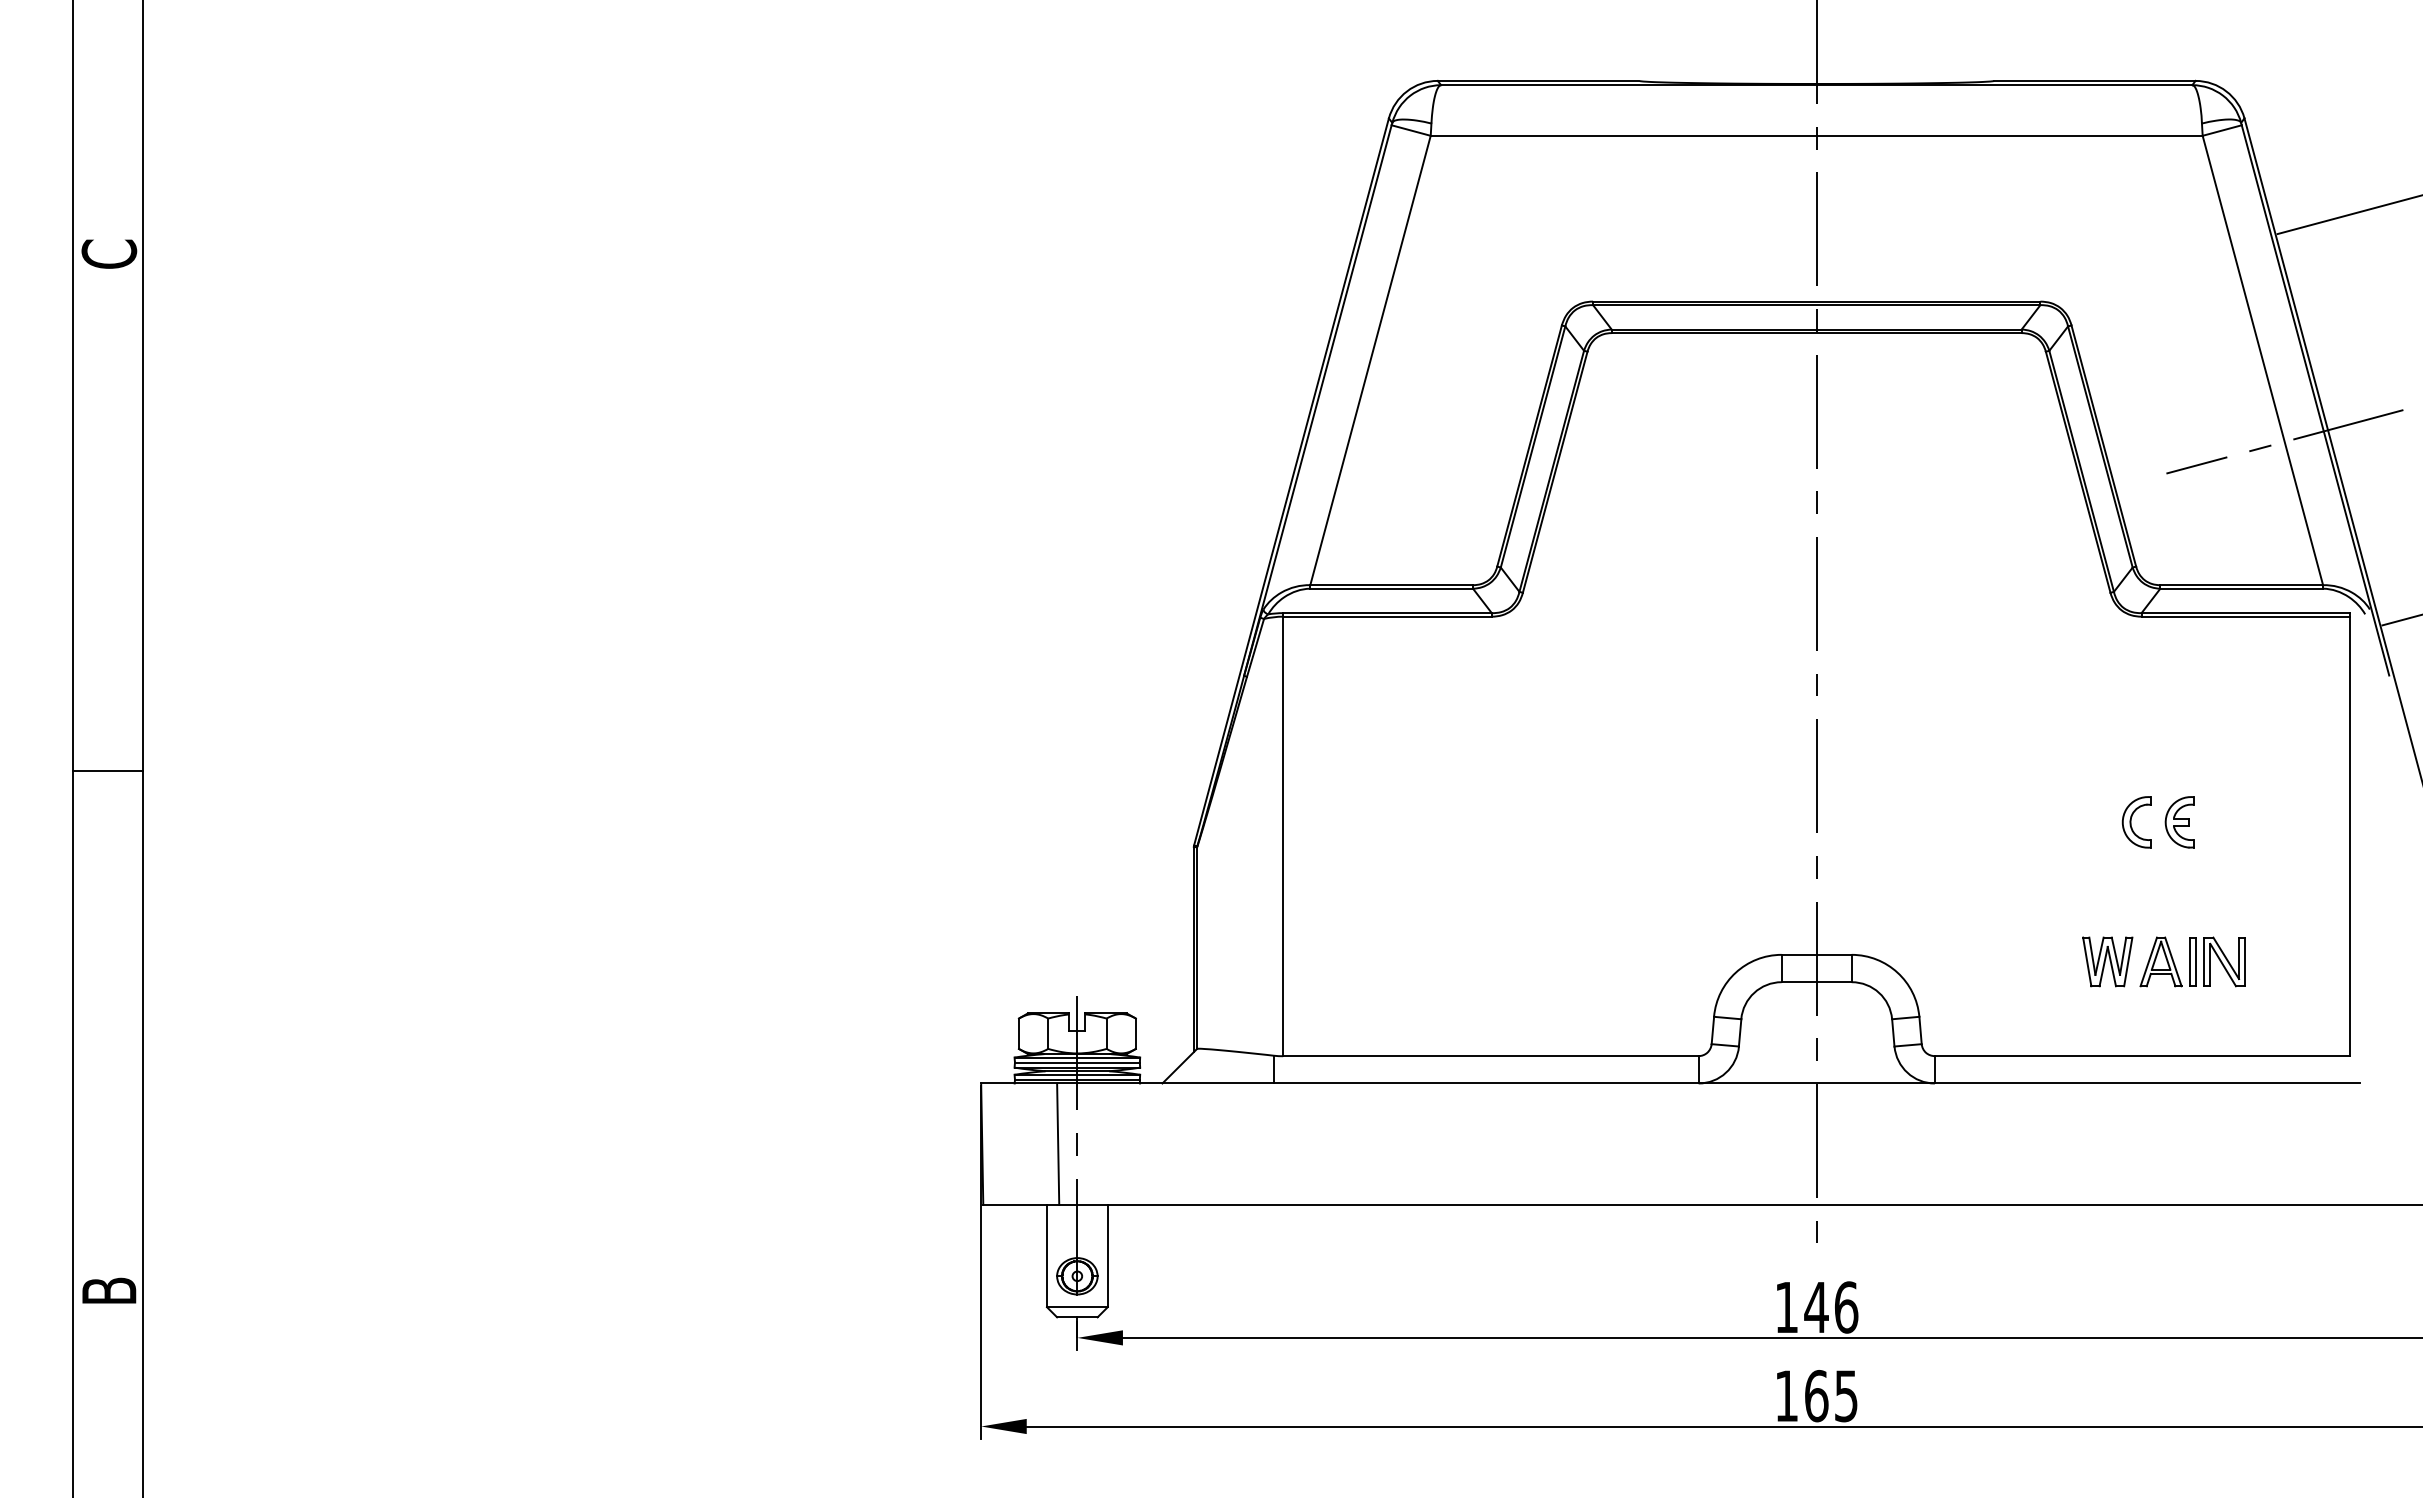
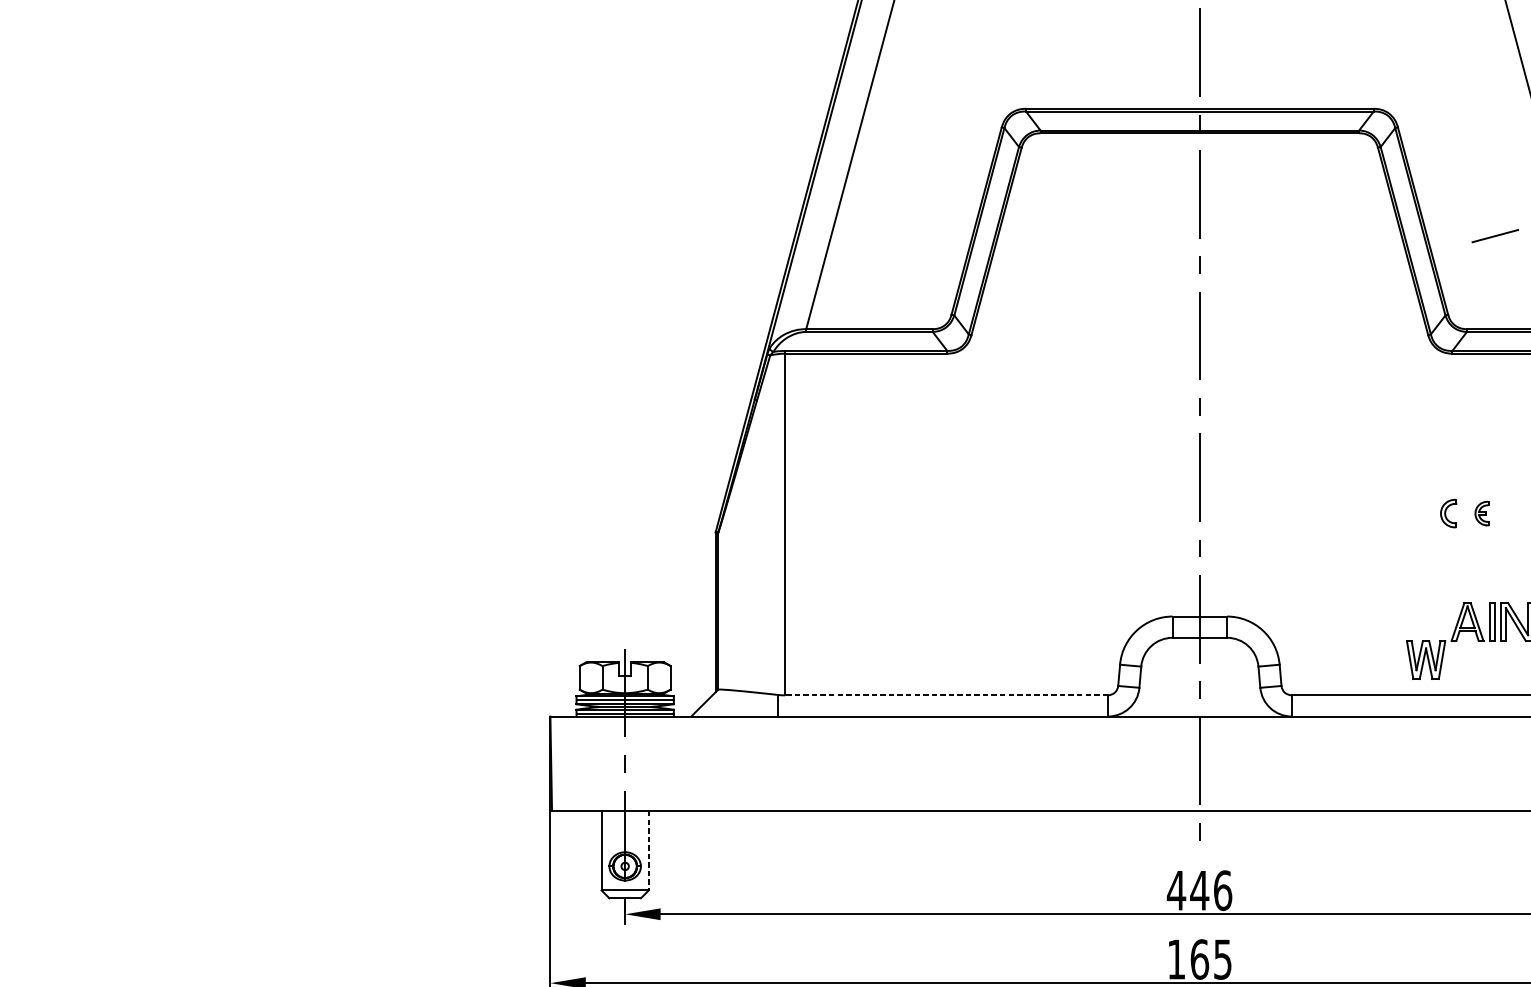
part: (2136, 822) -> (1448, 513), size x0.7
part: (2179, 822) -> (1481, 513), size x0.6
part: (2107, 961) -> (1425, 659), moved
line: (1490, 1056) -> (946, 695), solid -> dashed
line: (1058, 1144) -> (610, 763), removed
line: (1107, 1256) -> (648, 851), solid -> dashed
text: (1786, 1307) -> (1176, 890), 146 -> 446

